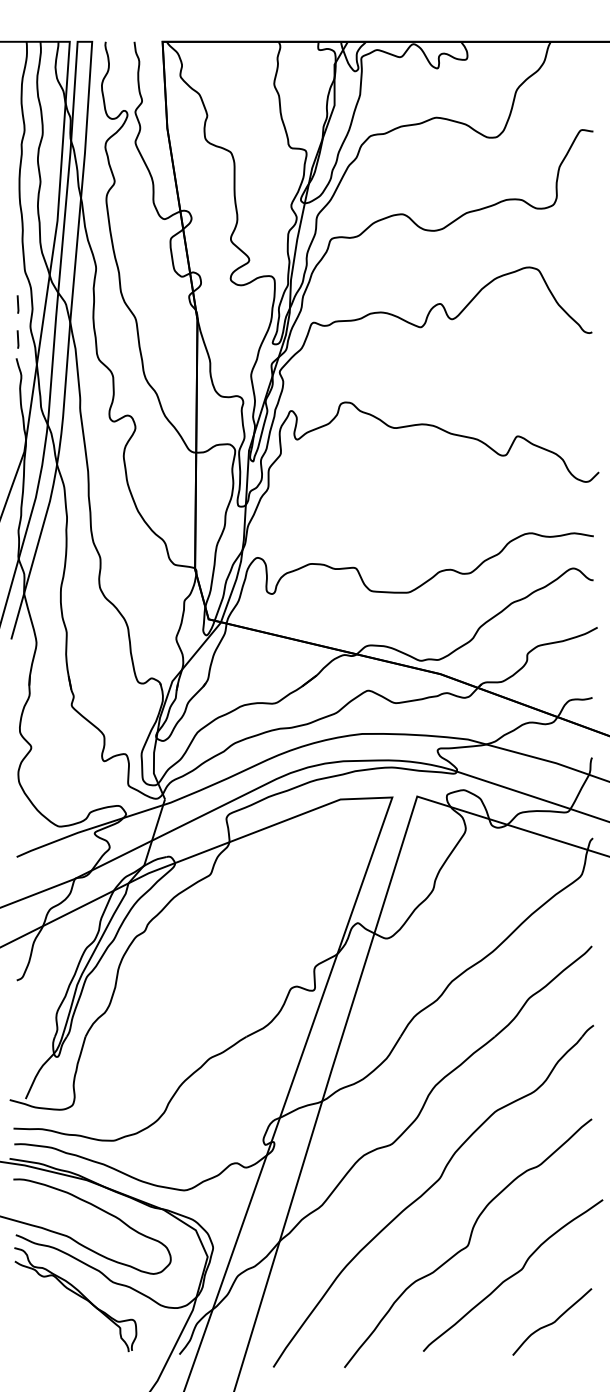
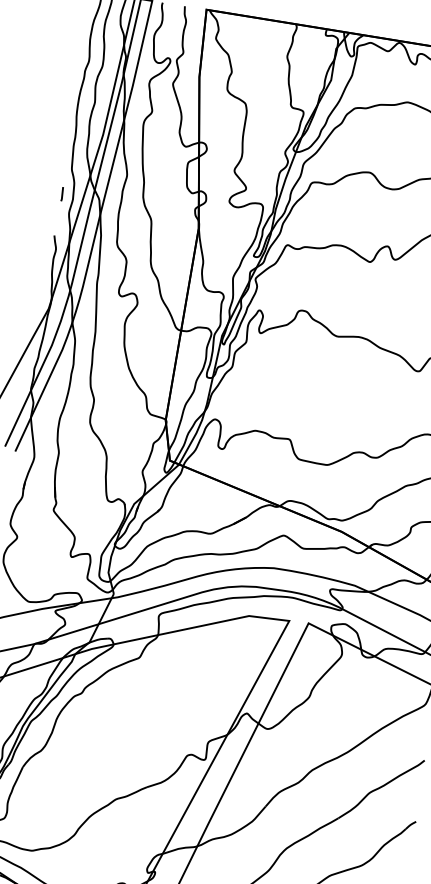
line: (17, 339) -> (57, 221), removed

